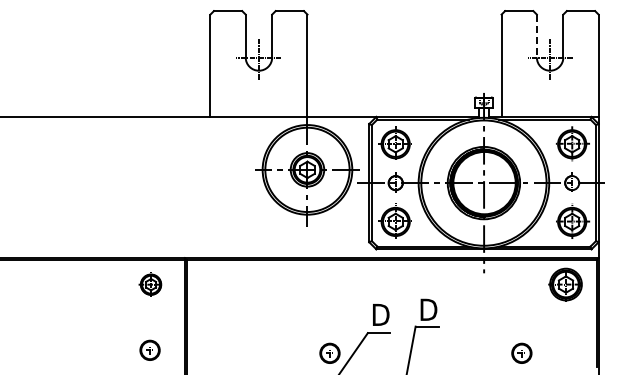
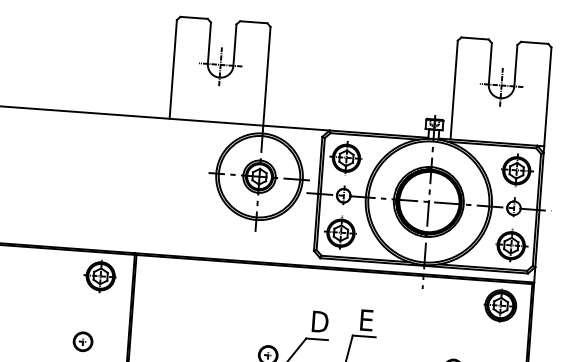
line: (536, 36) -> (489, 64), dashed -> solid
part: (150, 284) -> (99, 276), size x1.43
text: (428, 309) -> (366, 320), D -> E
part: (149, 349) -> (82, 340), moved

